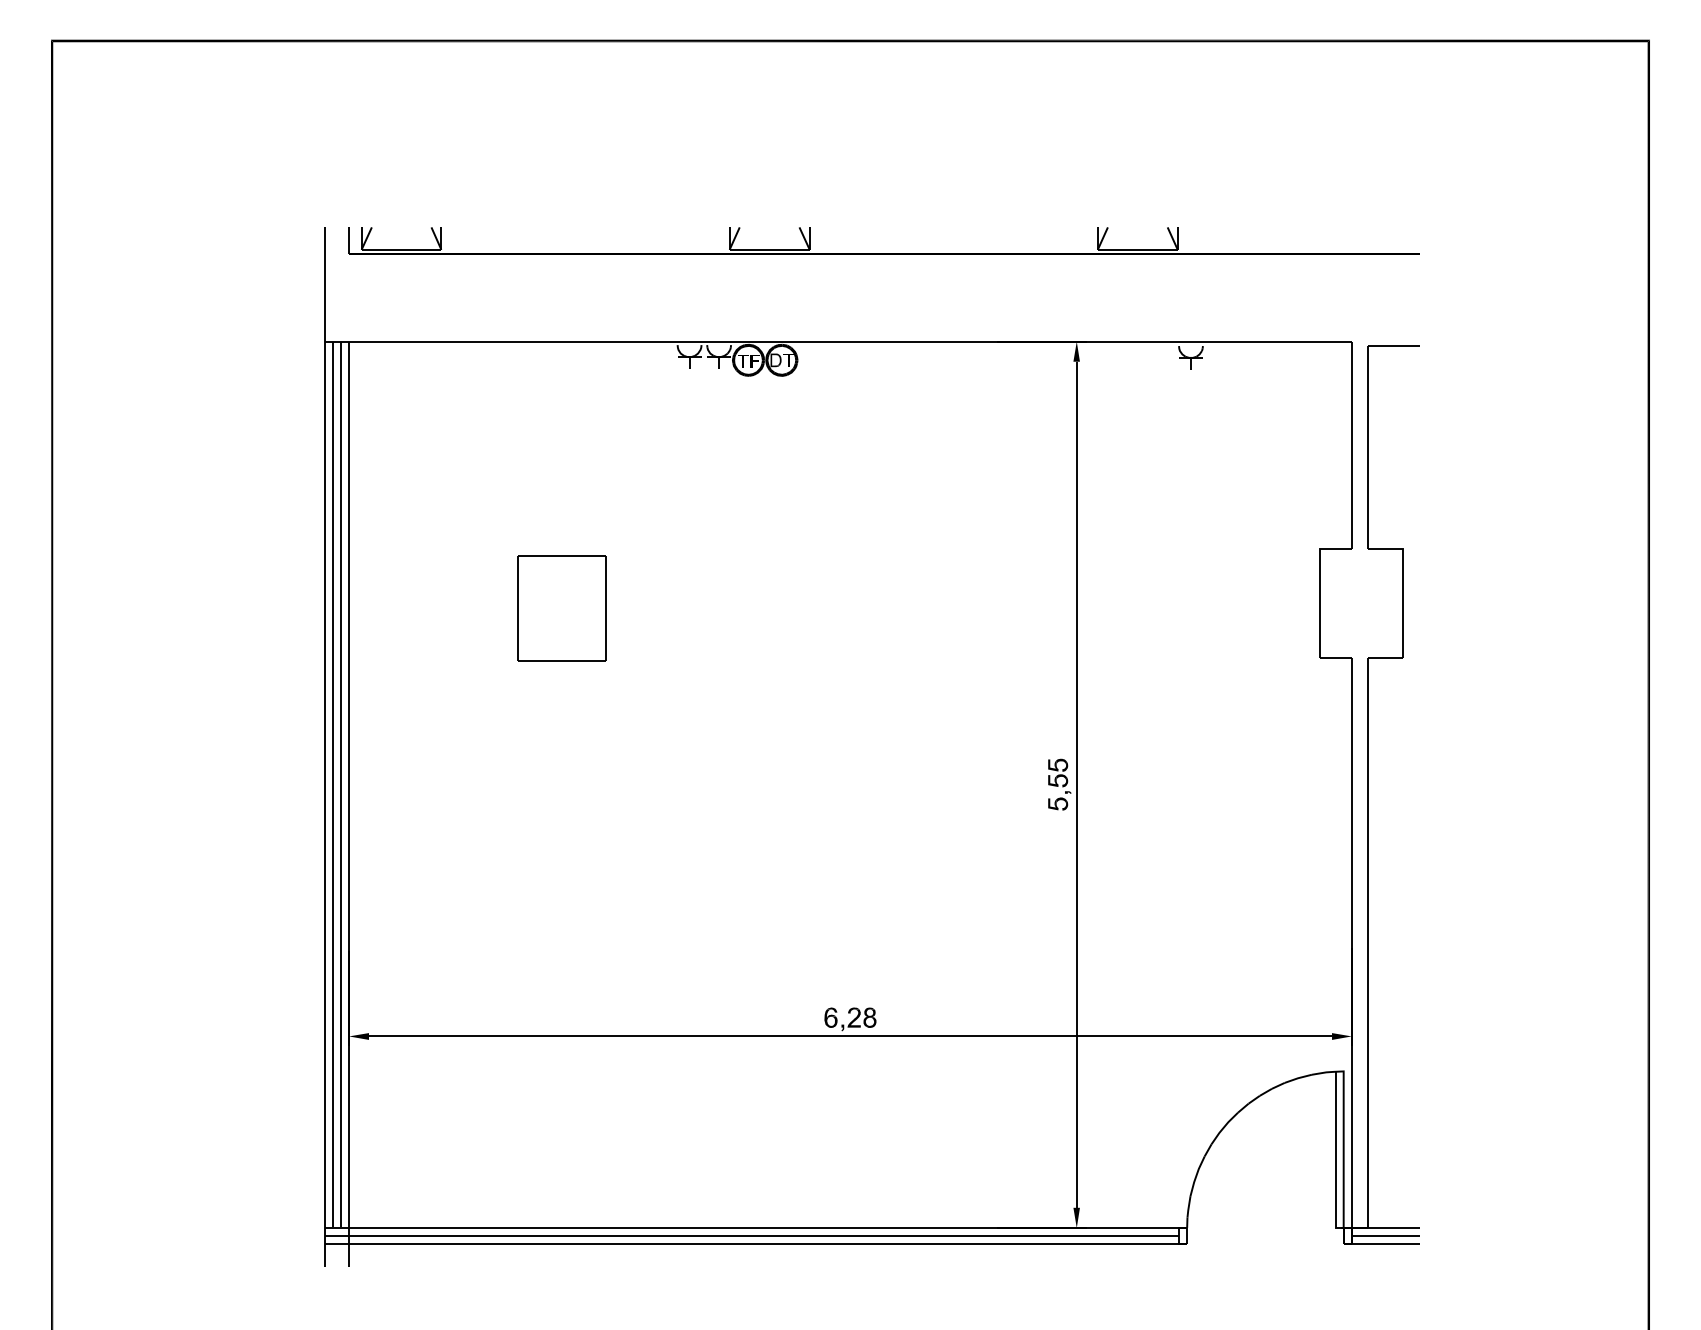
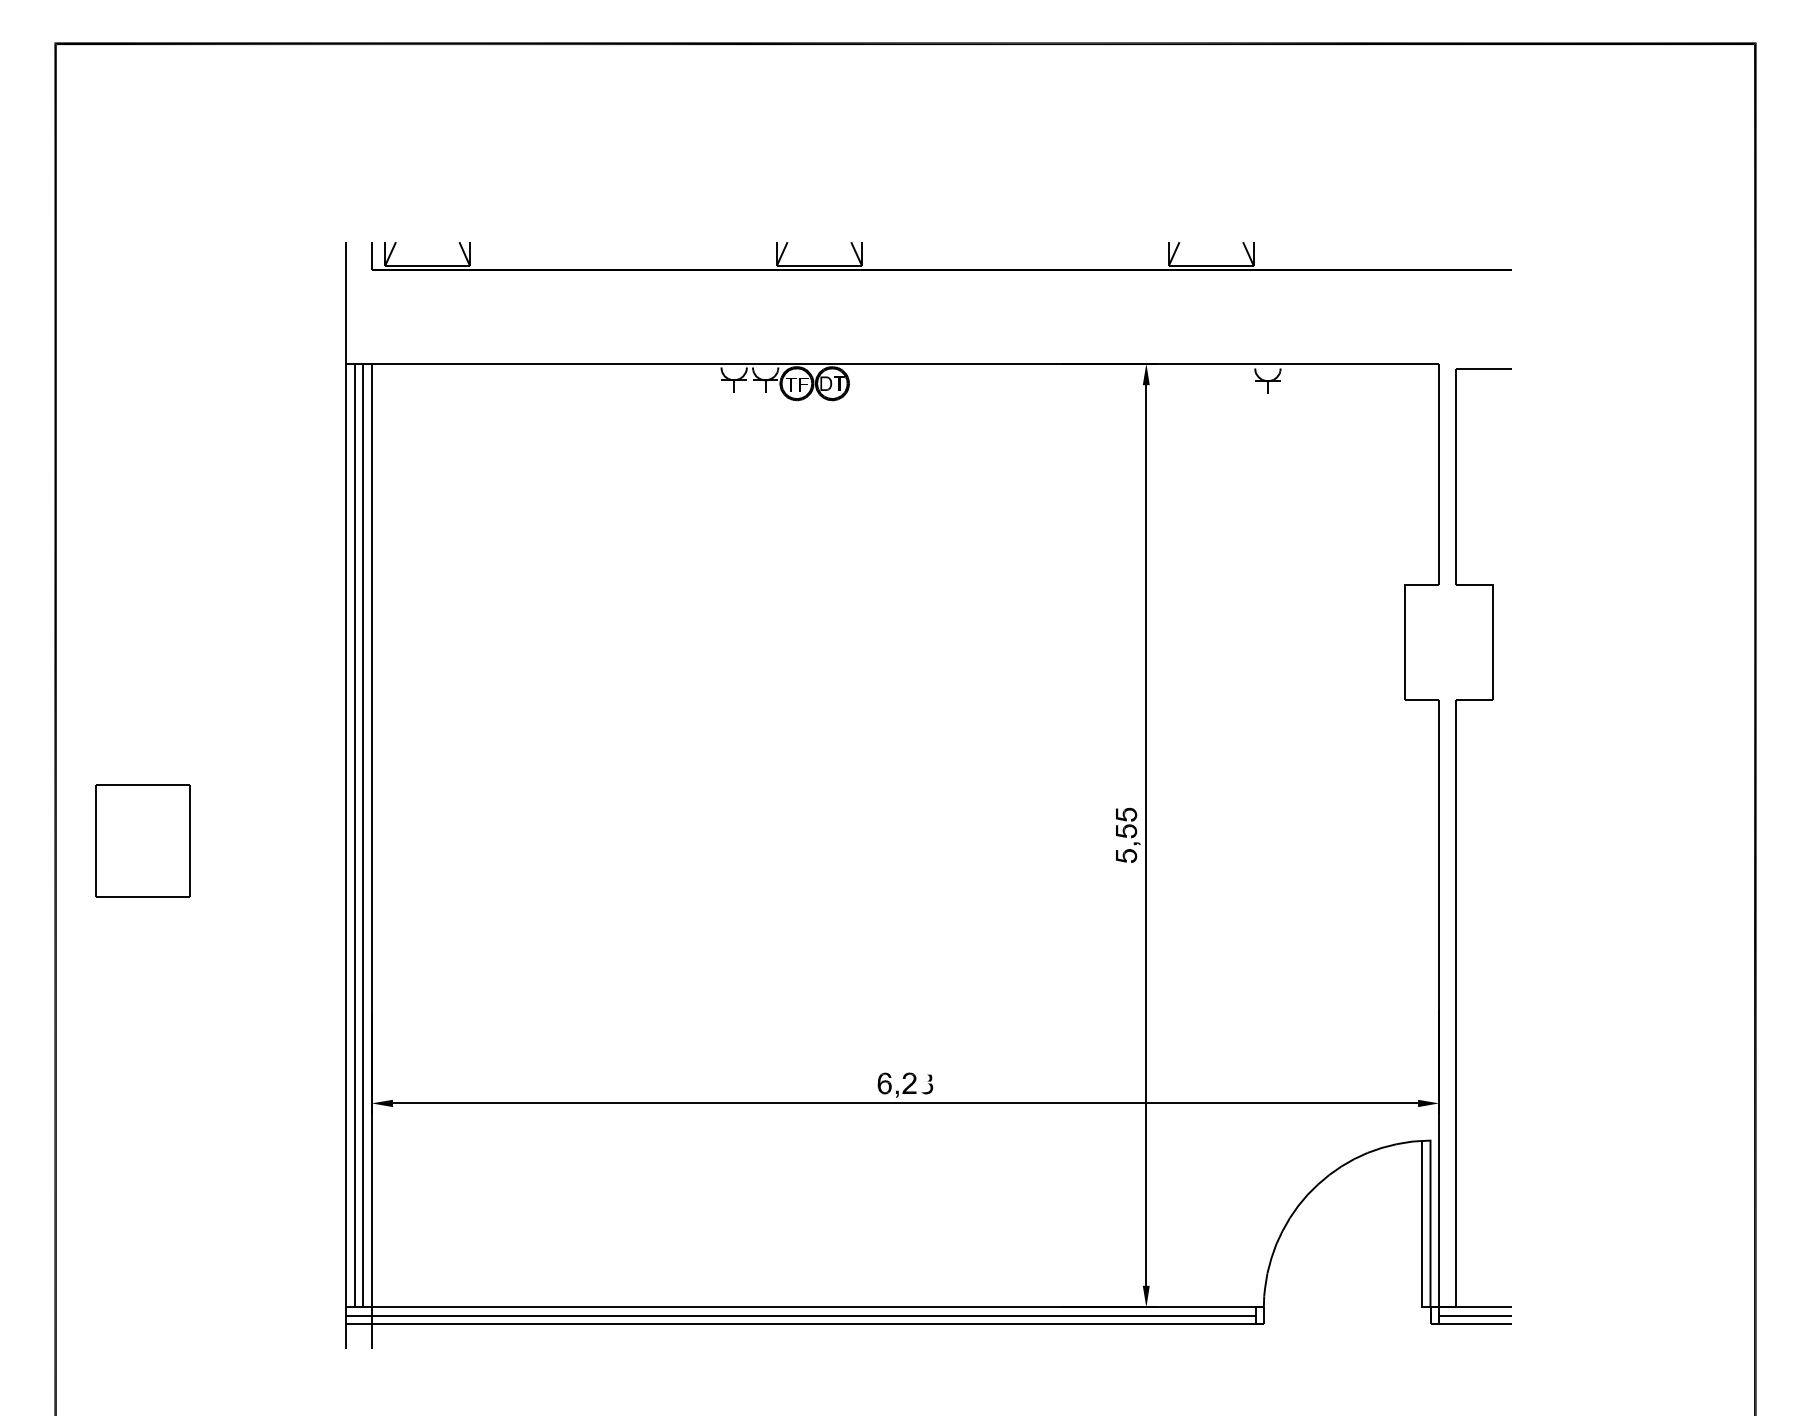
part: (561, 608) -> (142, 841), moved
fill: (868, 1016) -> (924, 1082), removed

